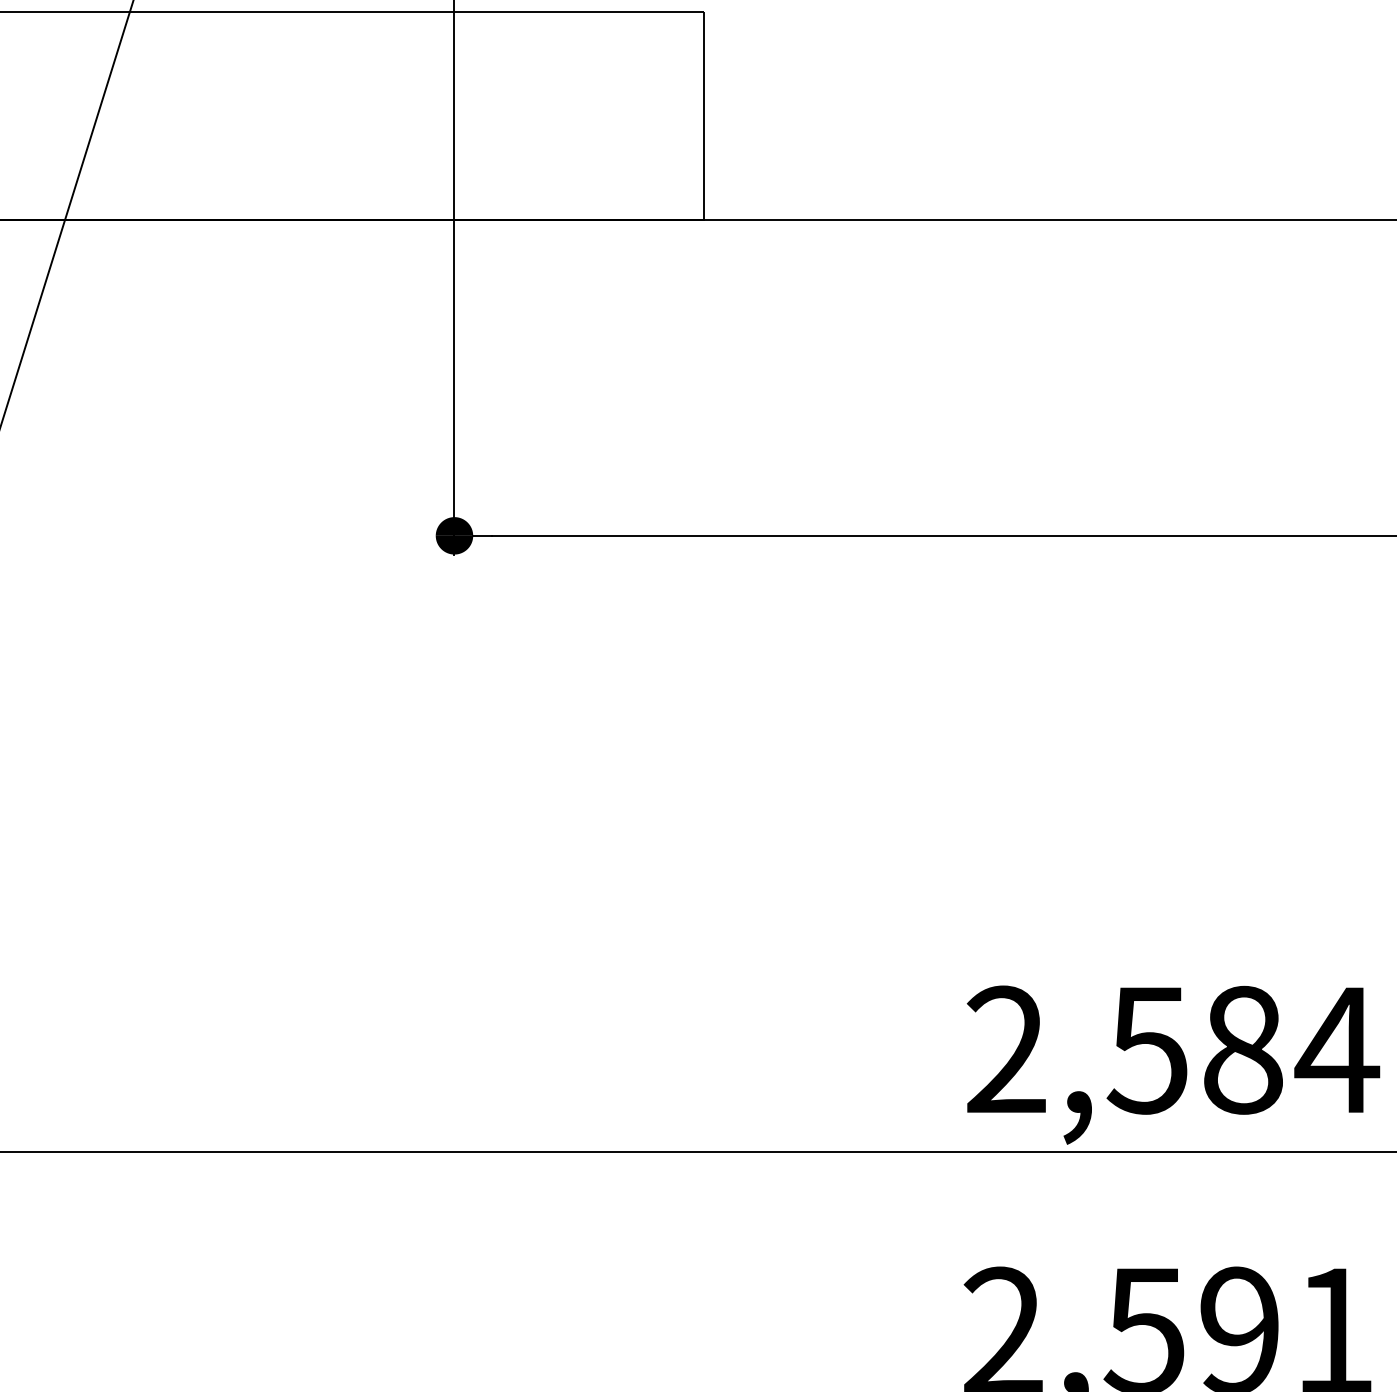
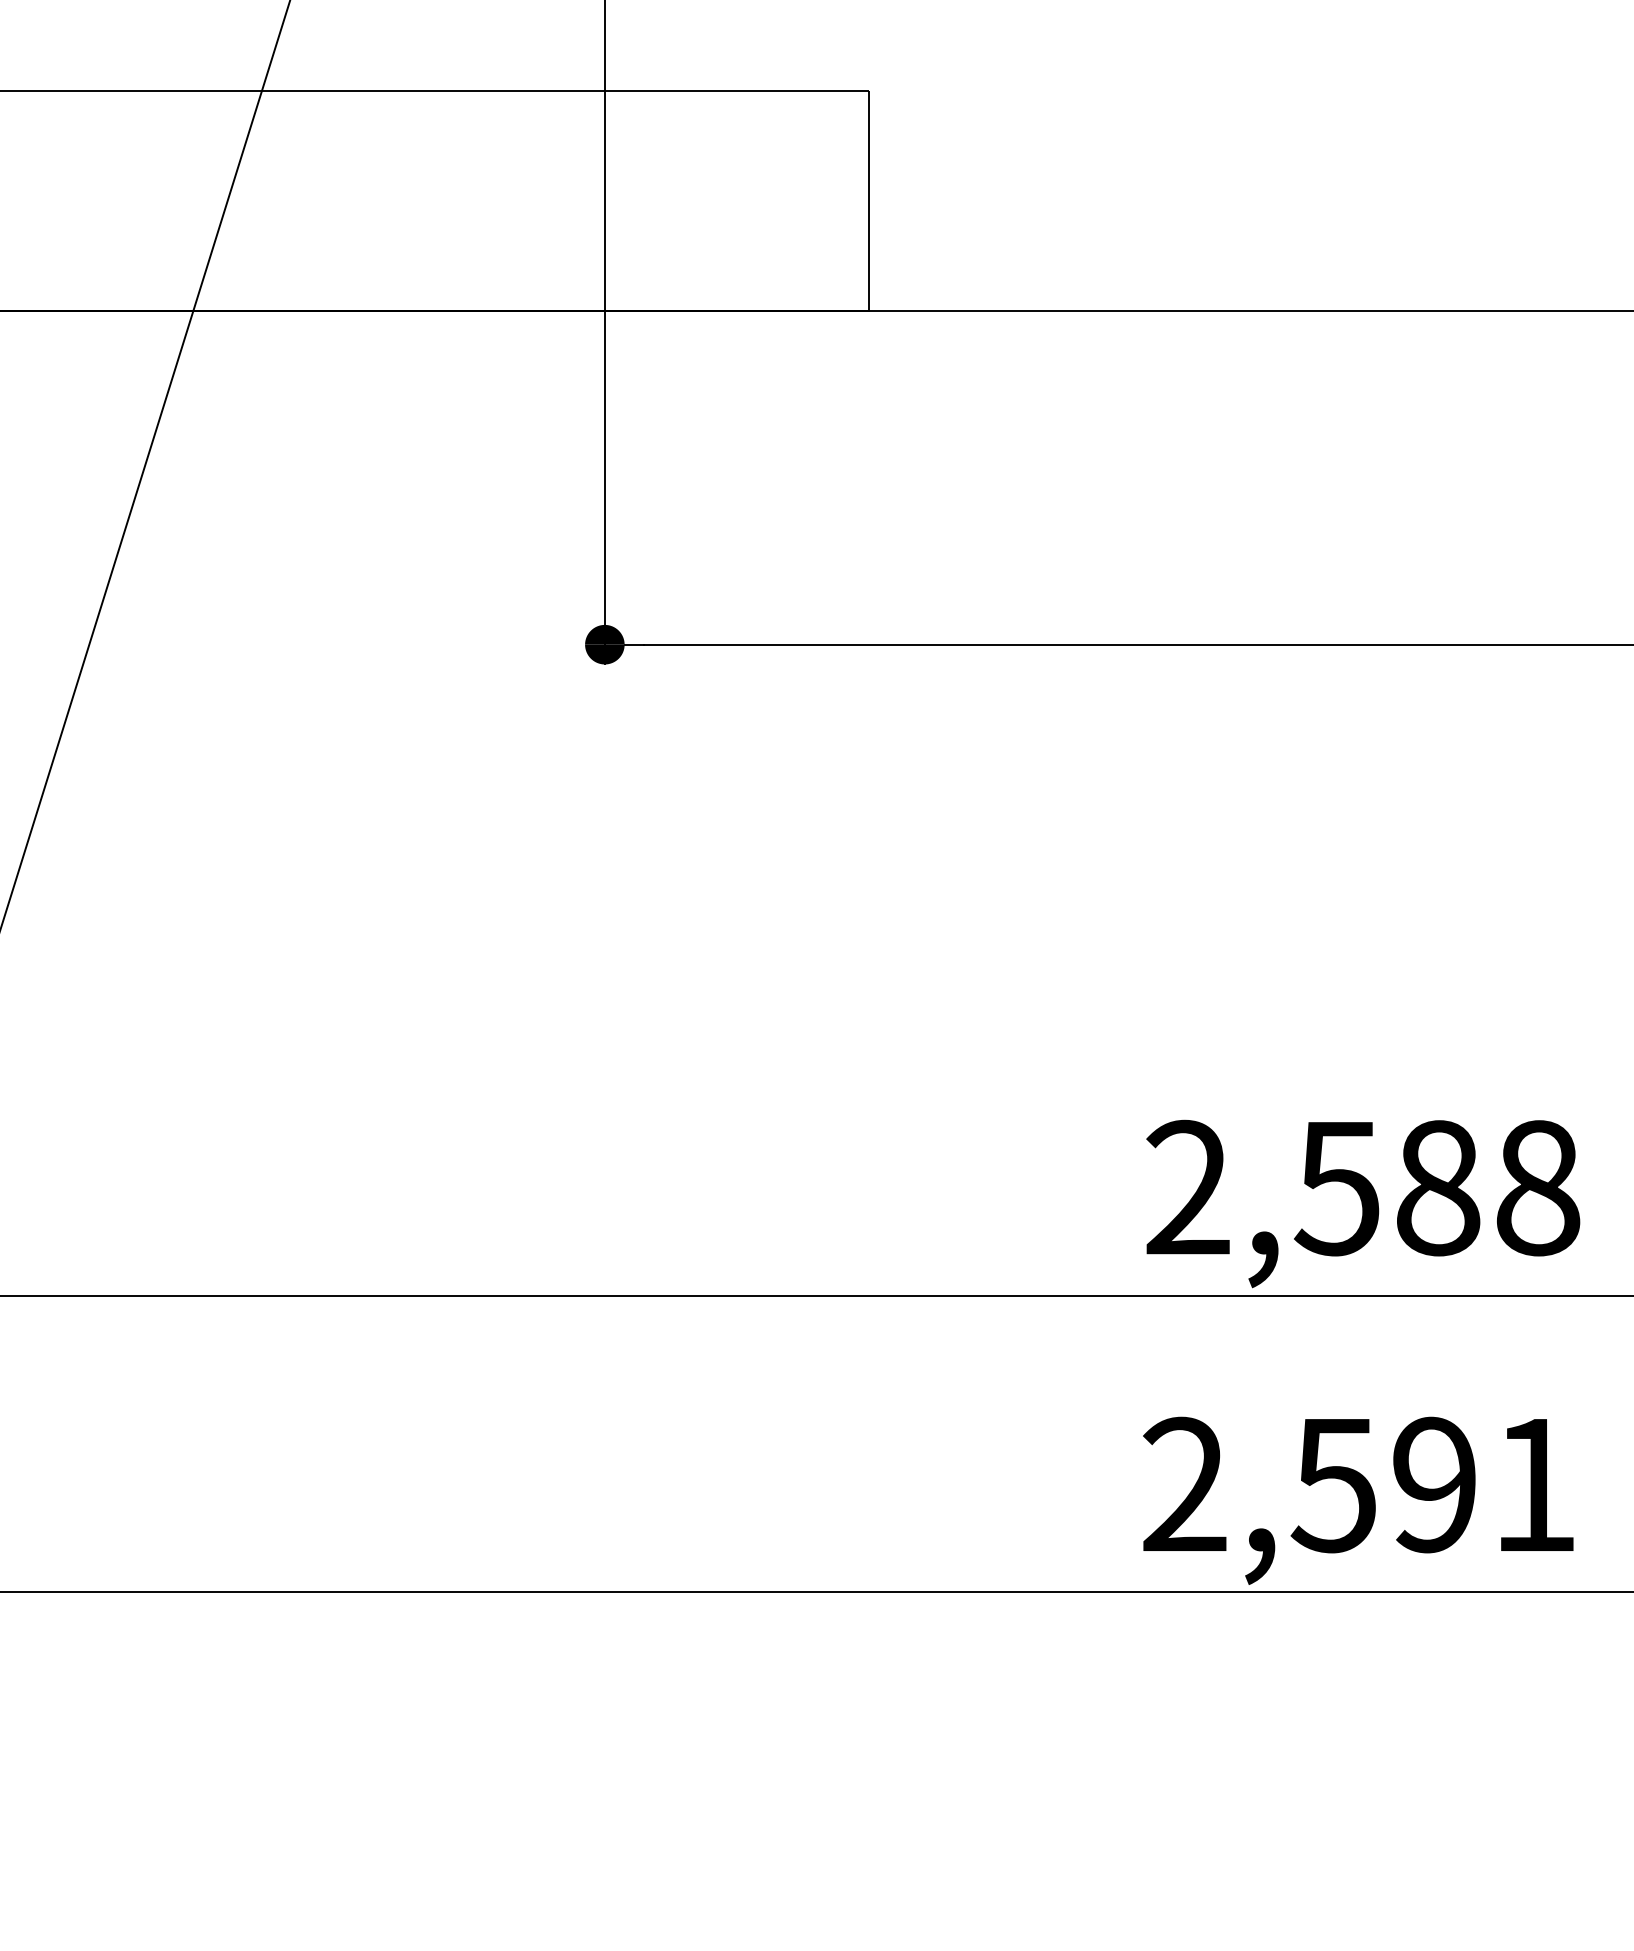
text: (1337, 1050) -> (1537, 1188), 2,584 -> 2,588

